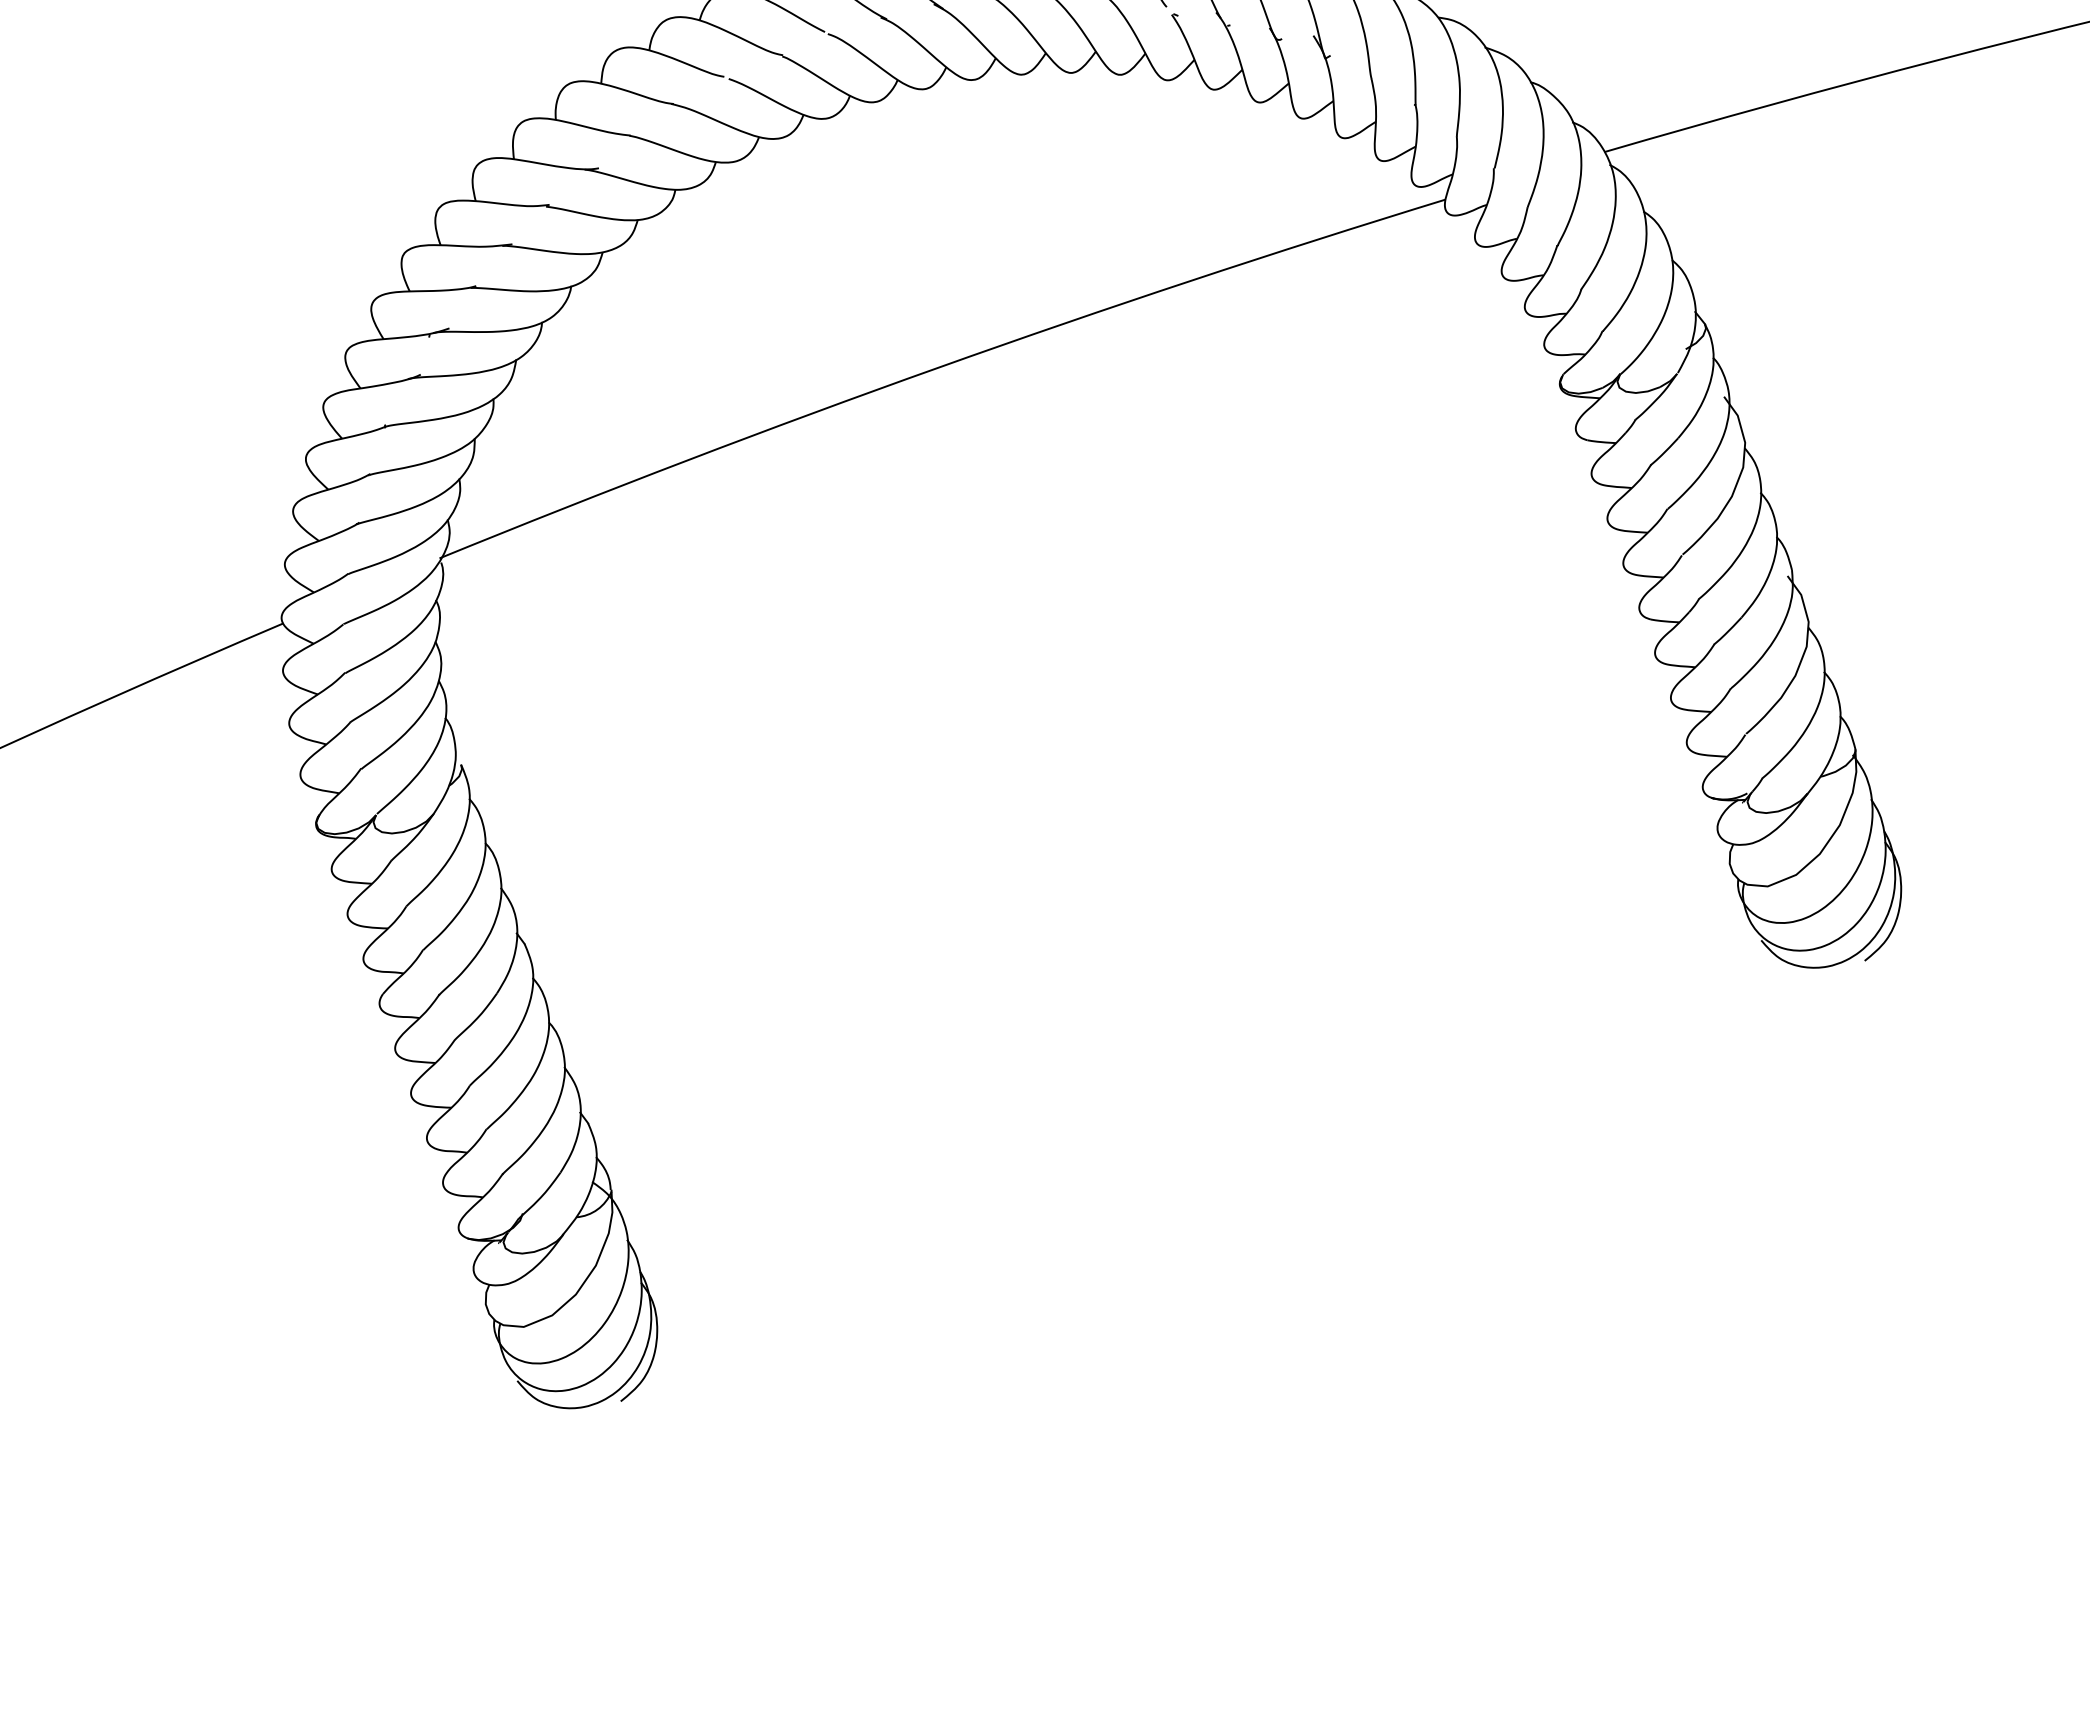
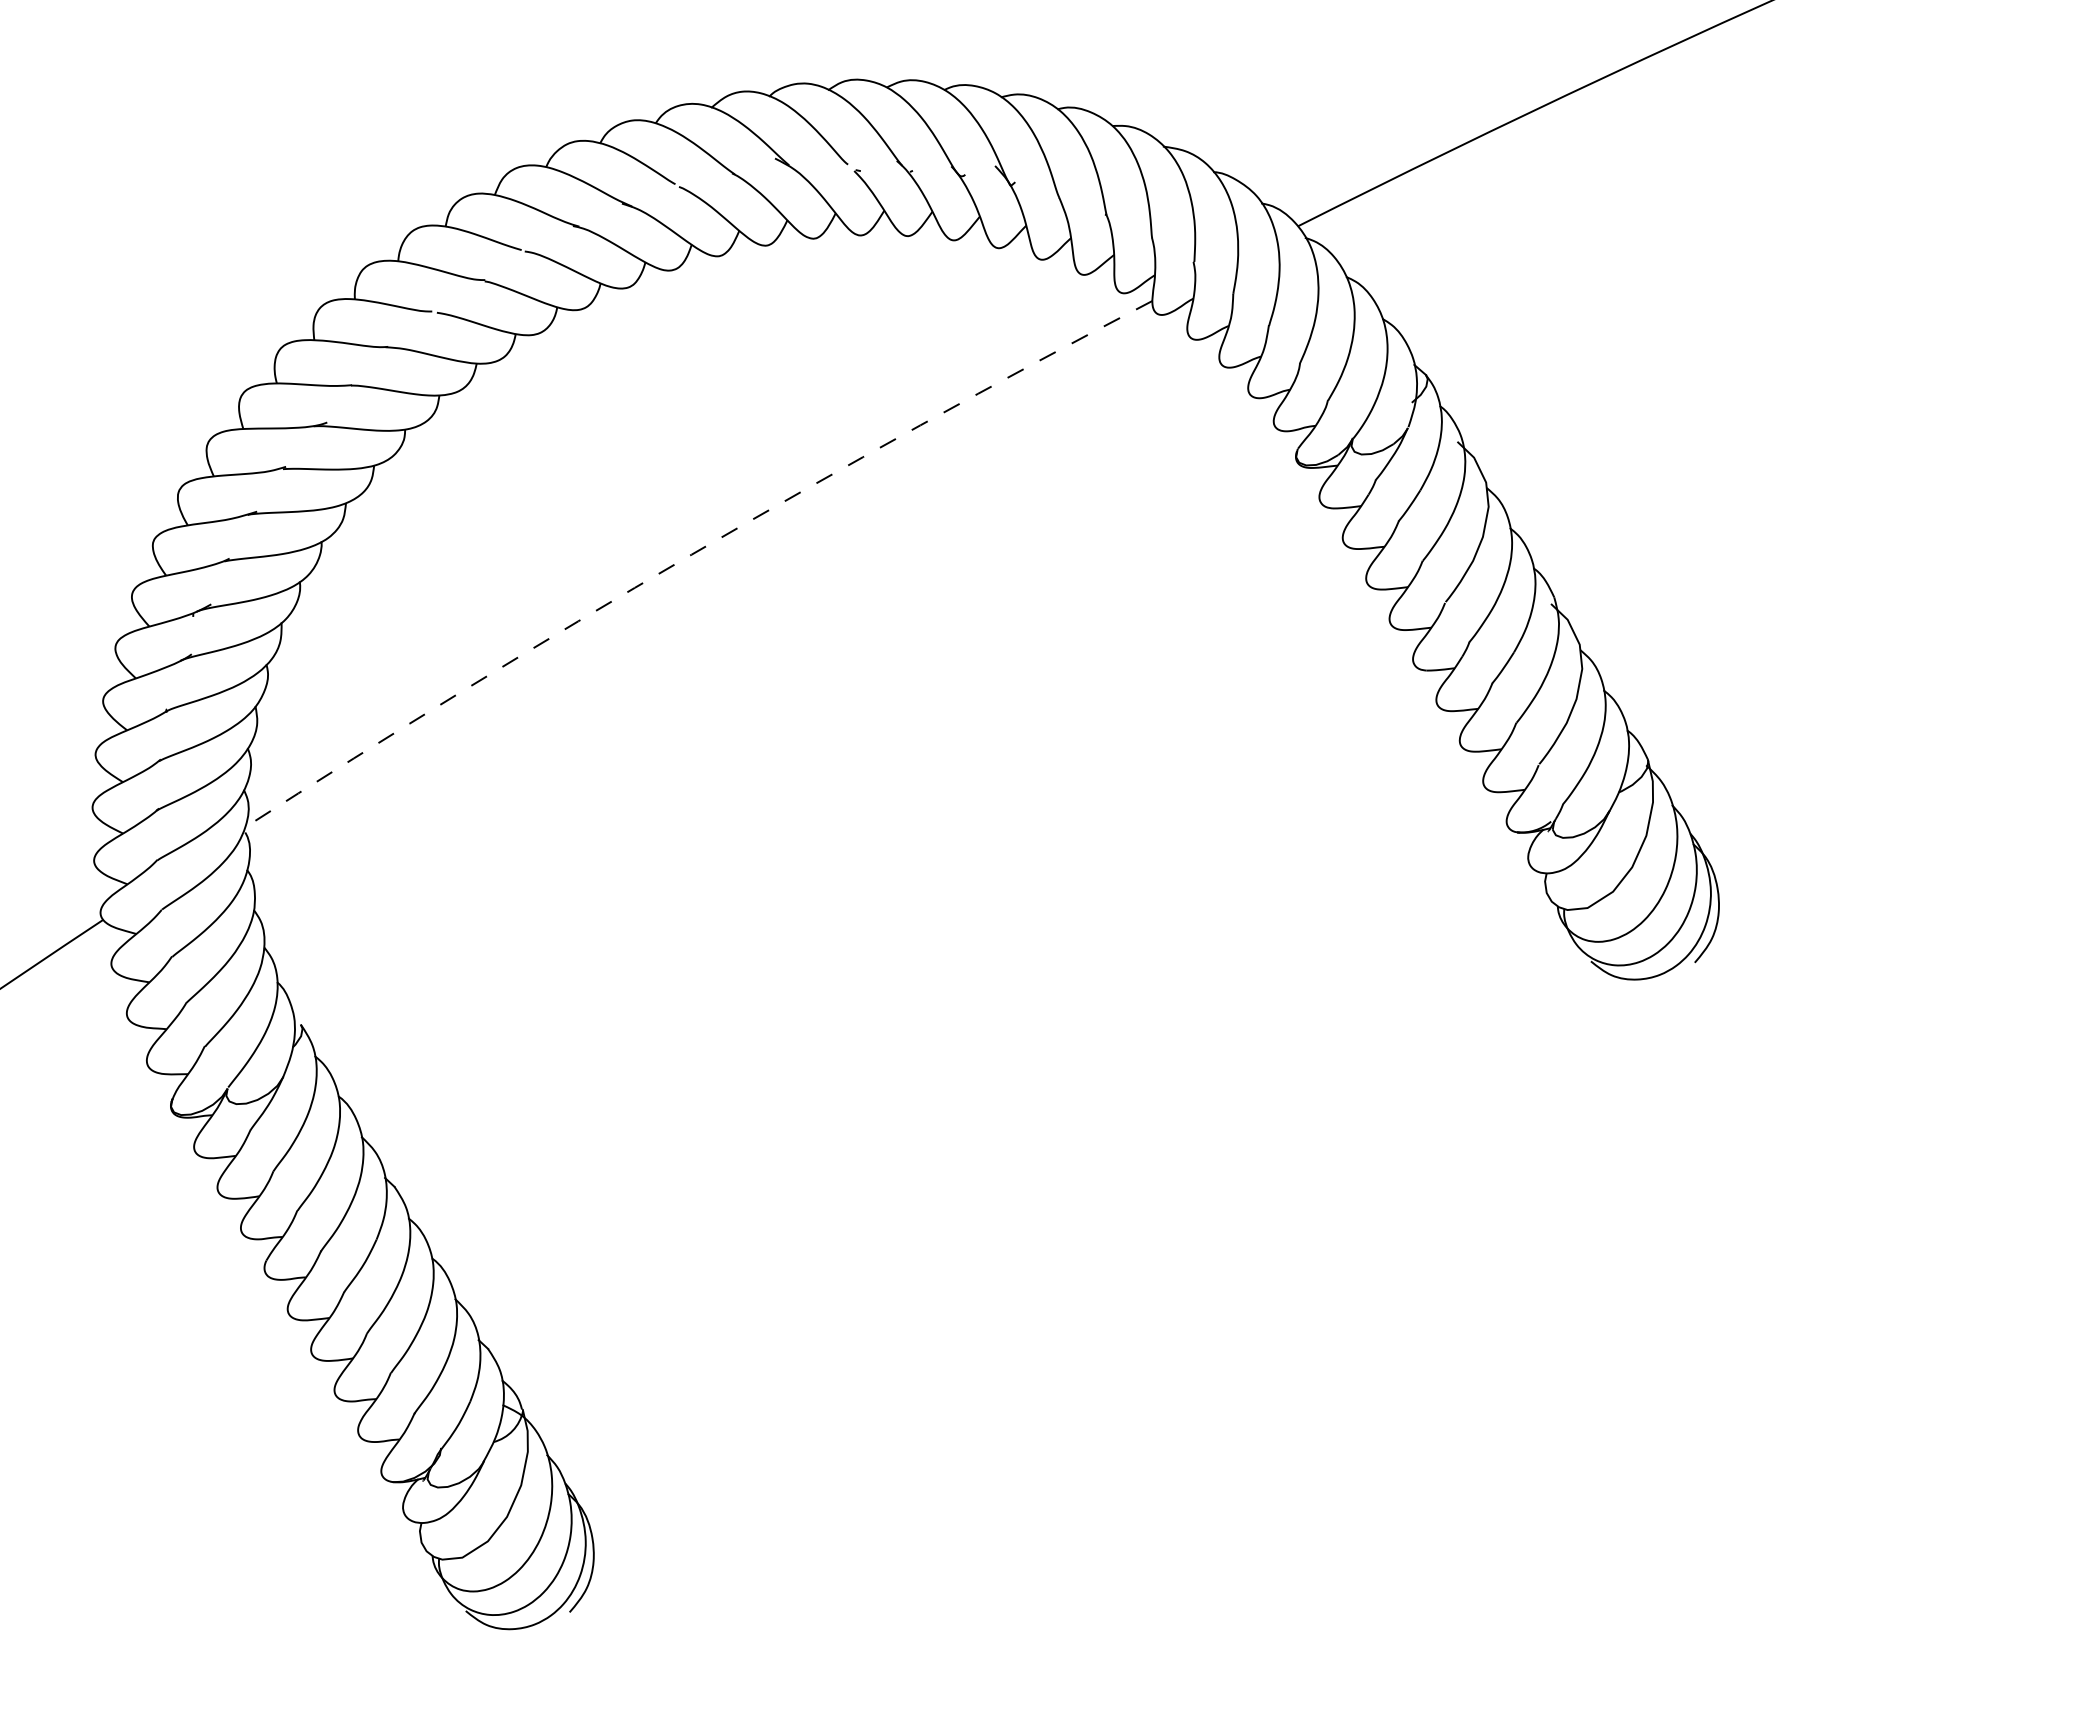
arc: (938, 367) -> (691, 554), solid -> dashed

